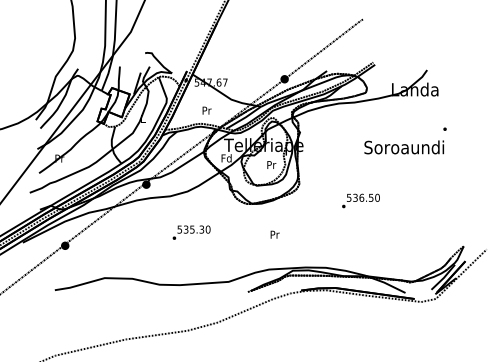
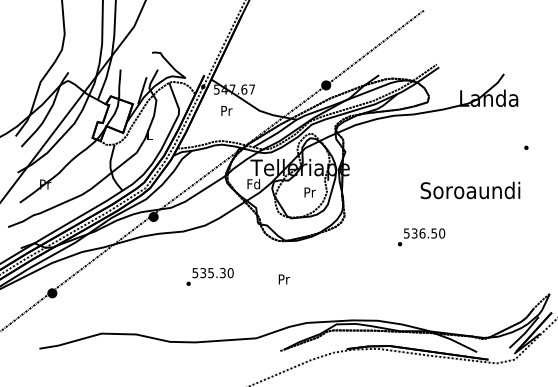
text: (206, 110) -> (226, 110), moved
text: (403, 147) -> (469, 190), moved
text: (274, 234) -> (283, 279), moved

